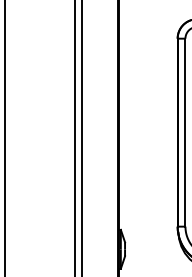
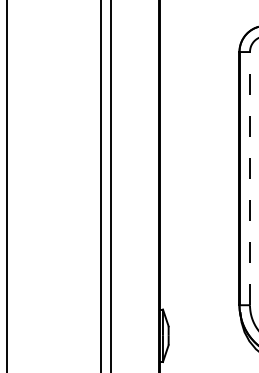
line: (185, 132) -> (249, 178), solid -> dashed

